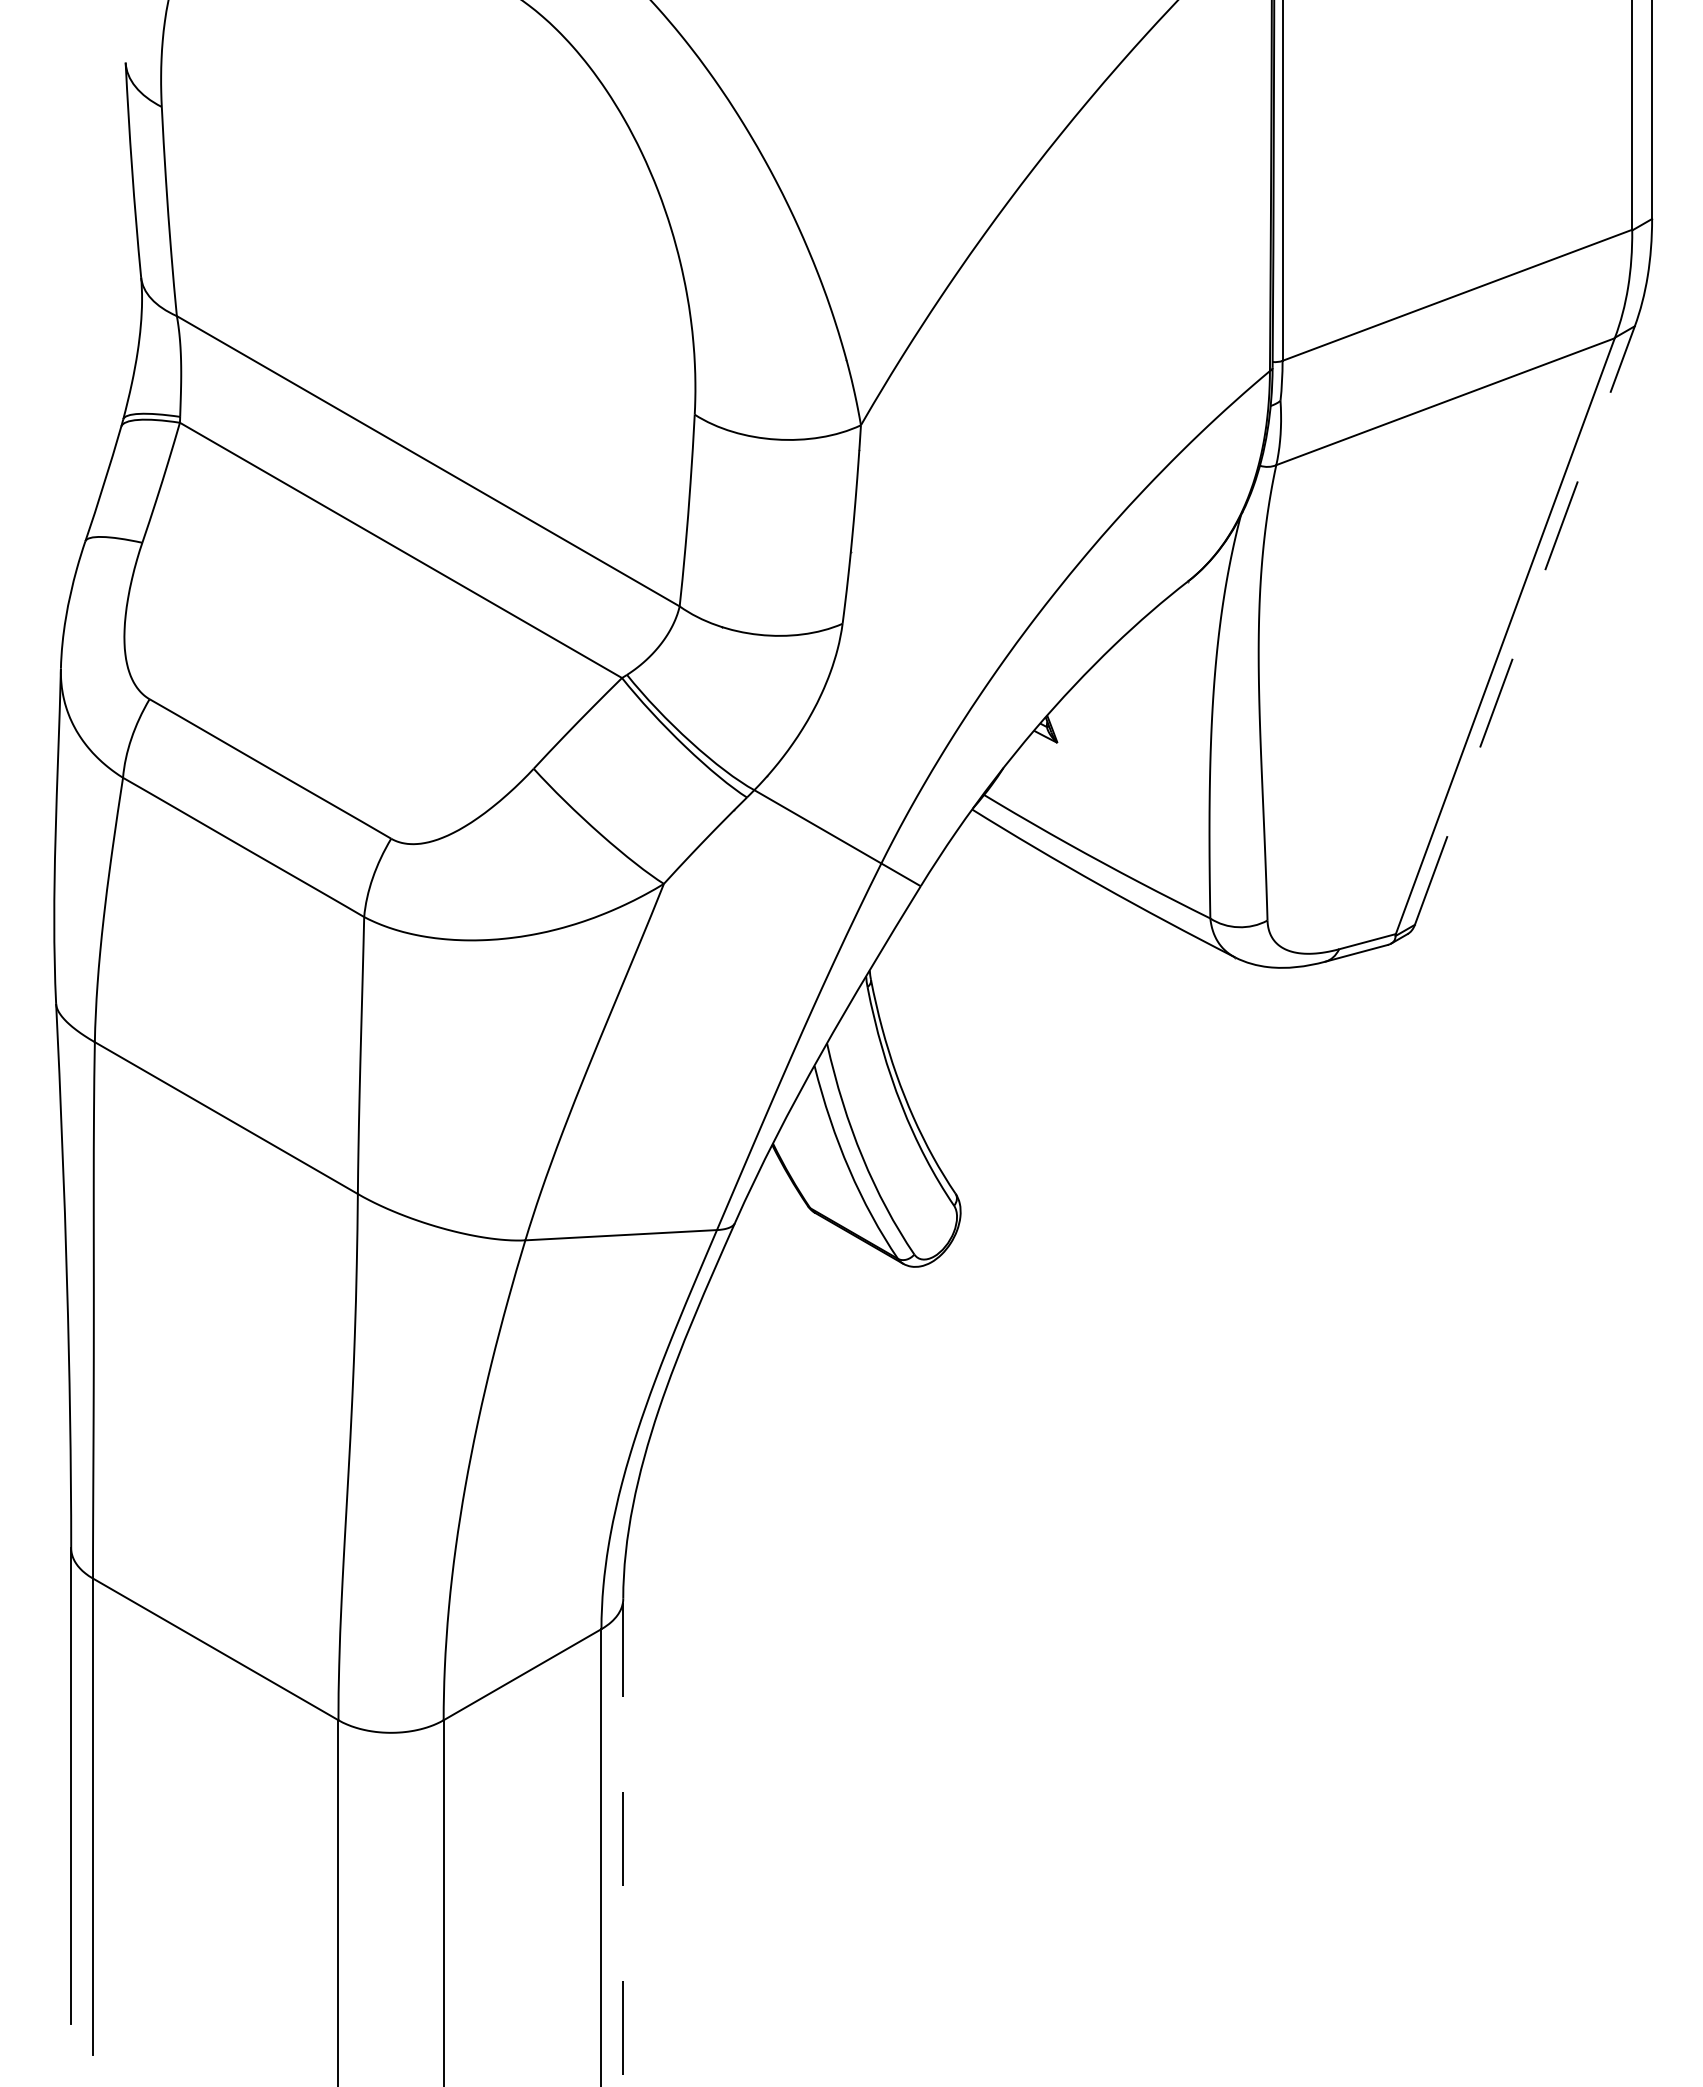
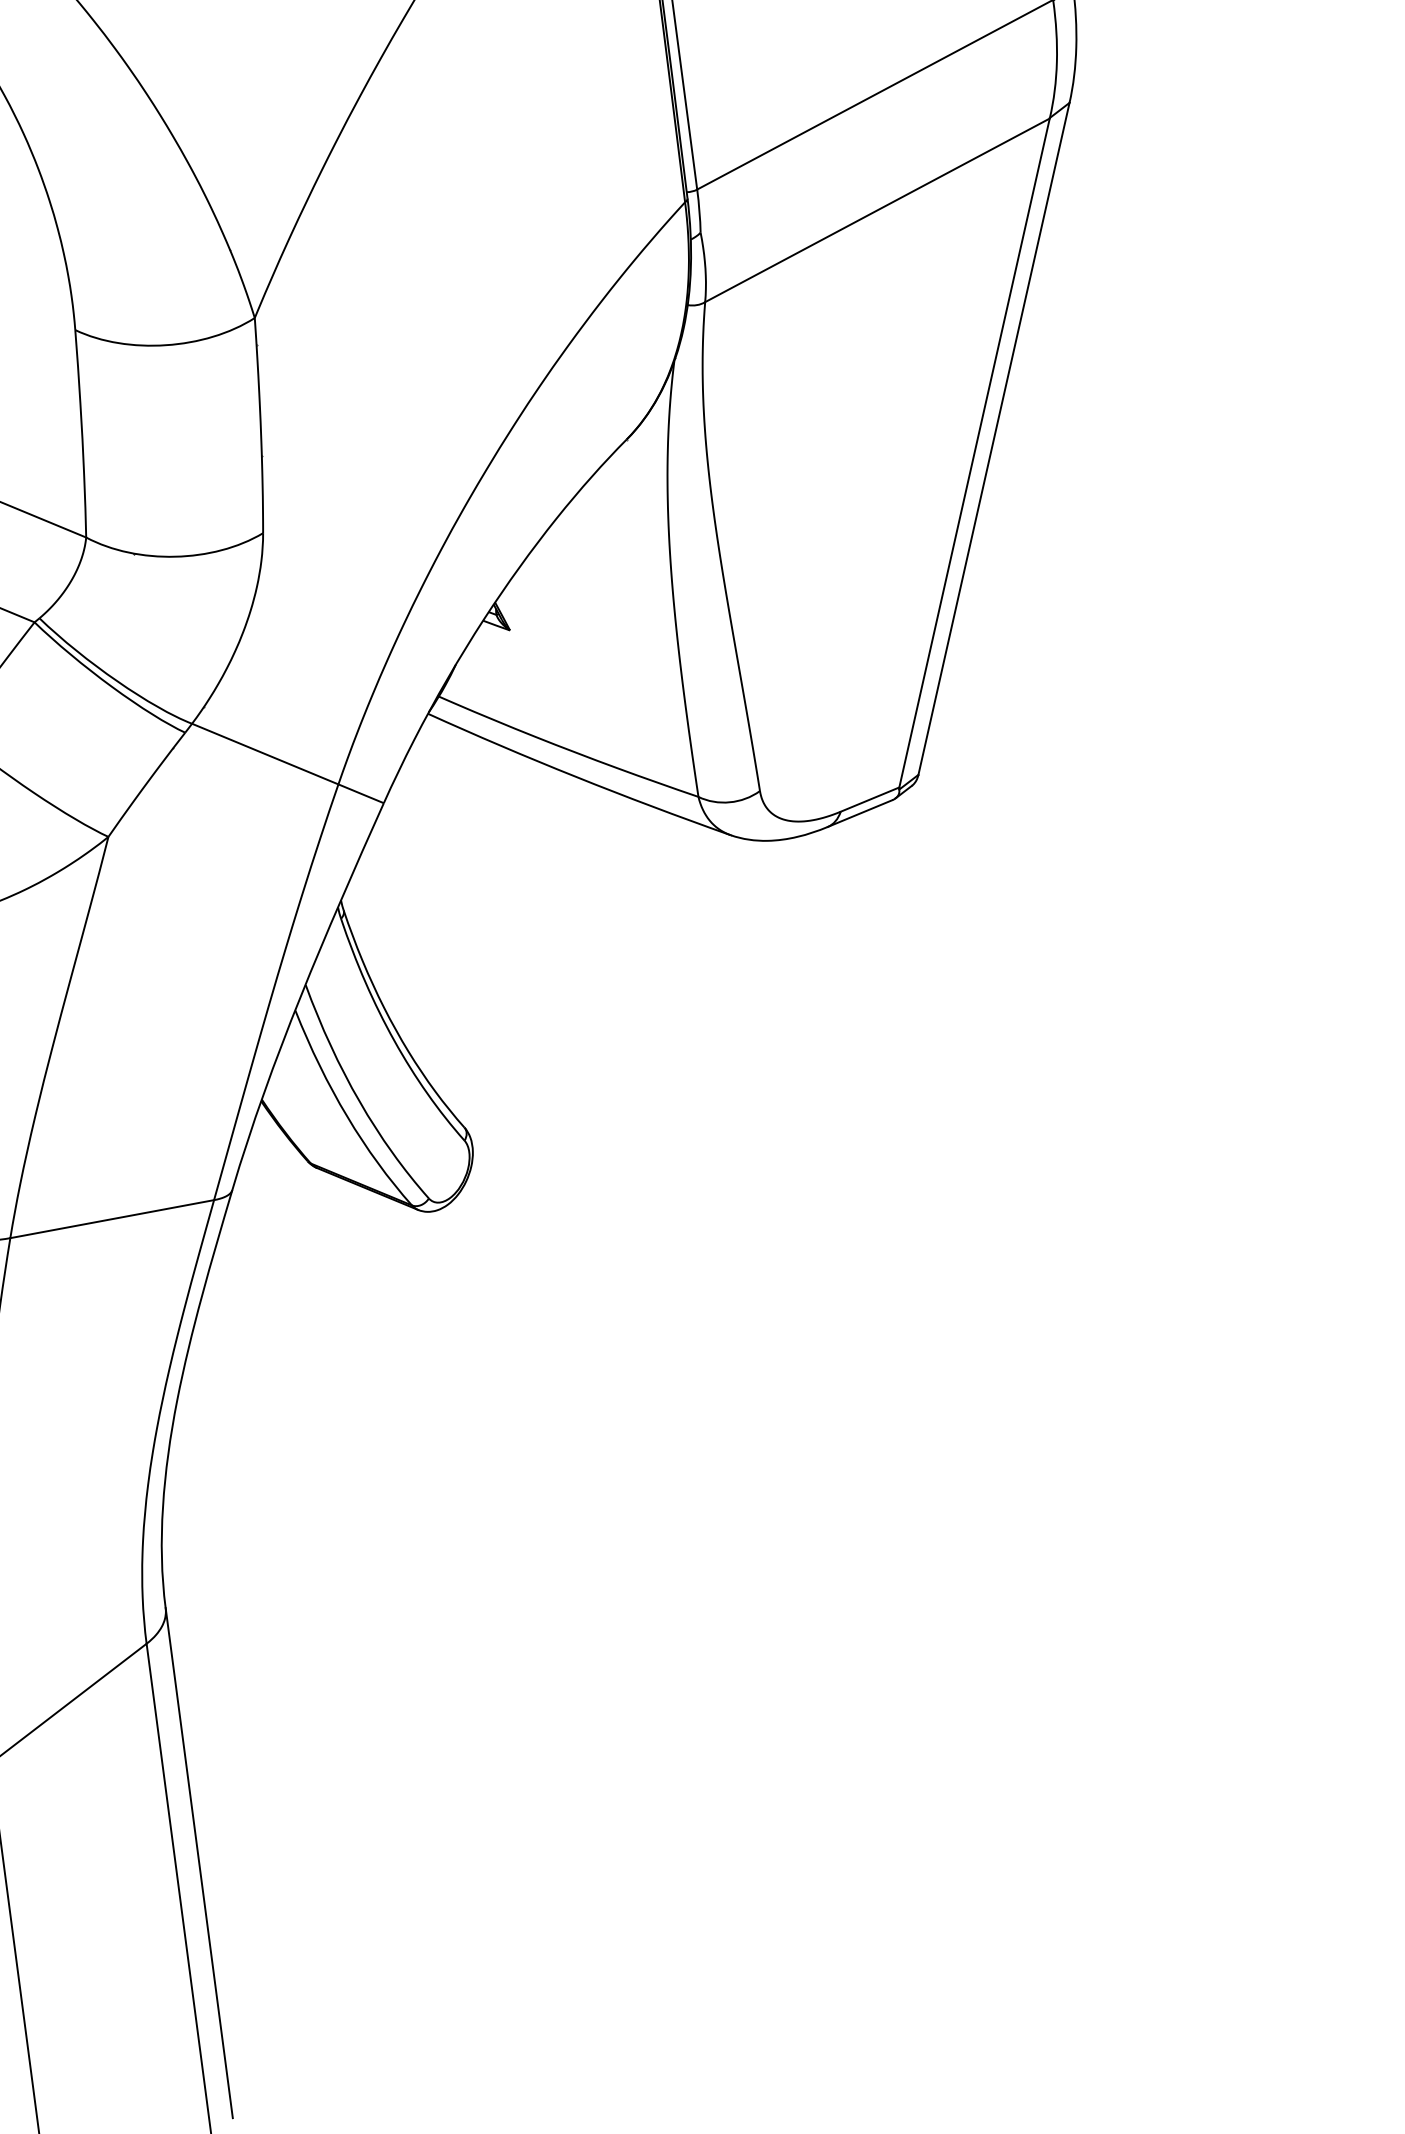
line: (1524, 625) -> (993, 438), dashed -> solid
line: (623, 1836) -> (199, 1862), dashed -> solid

